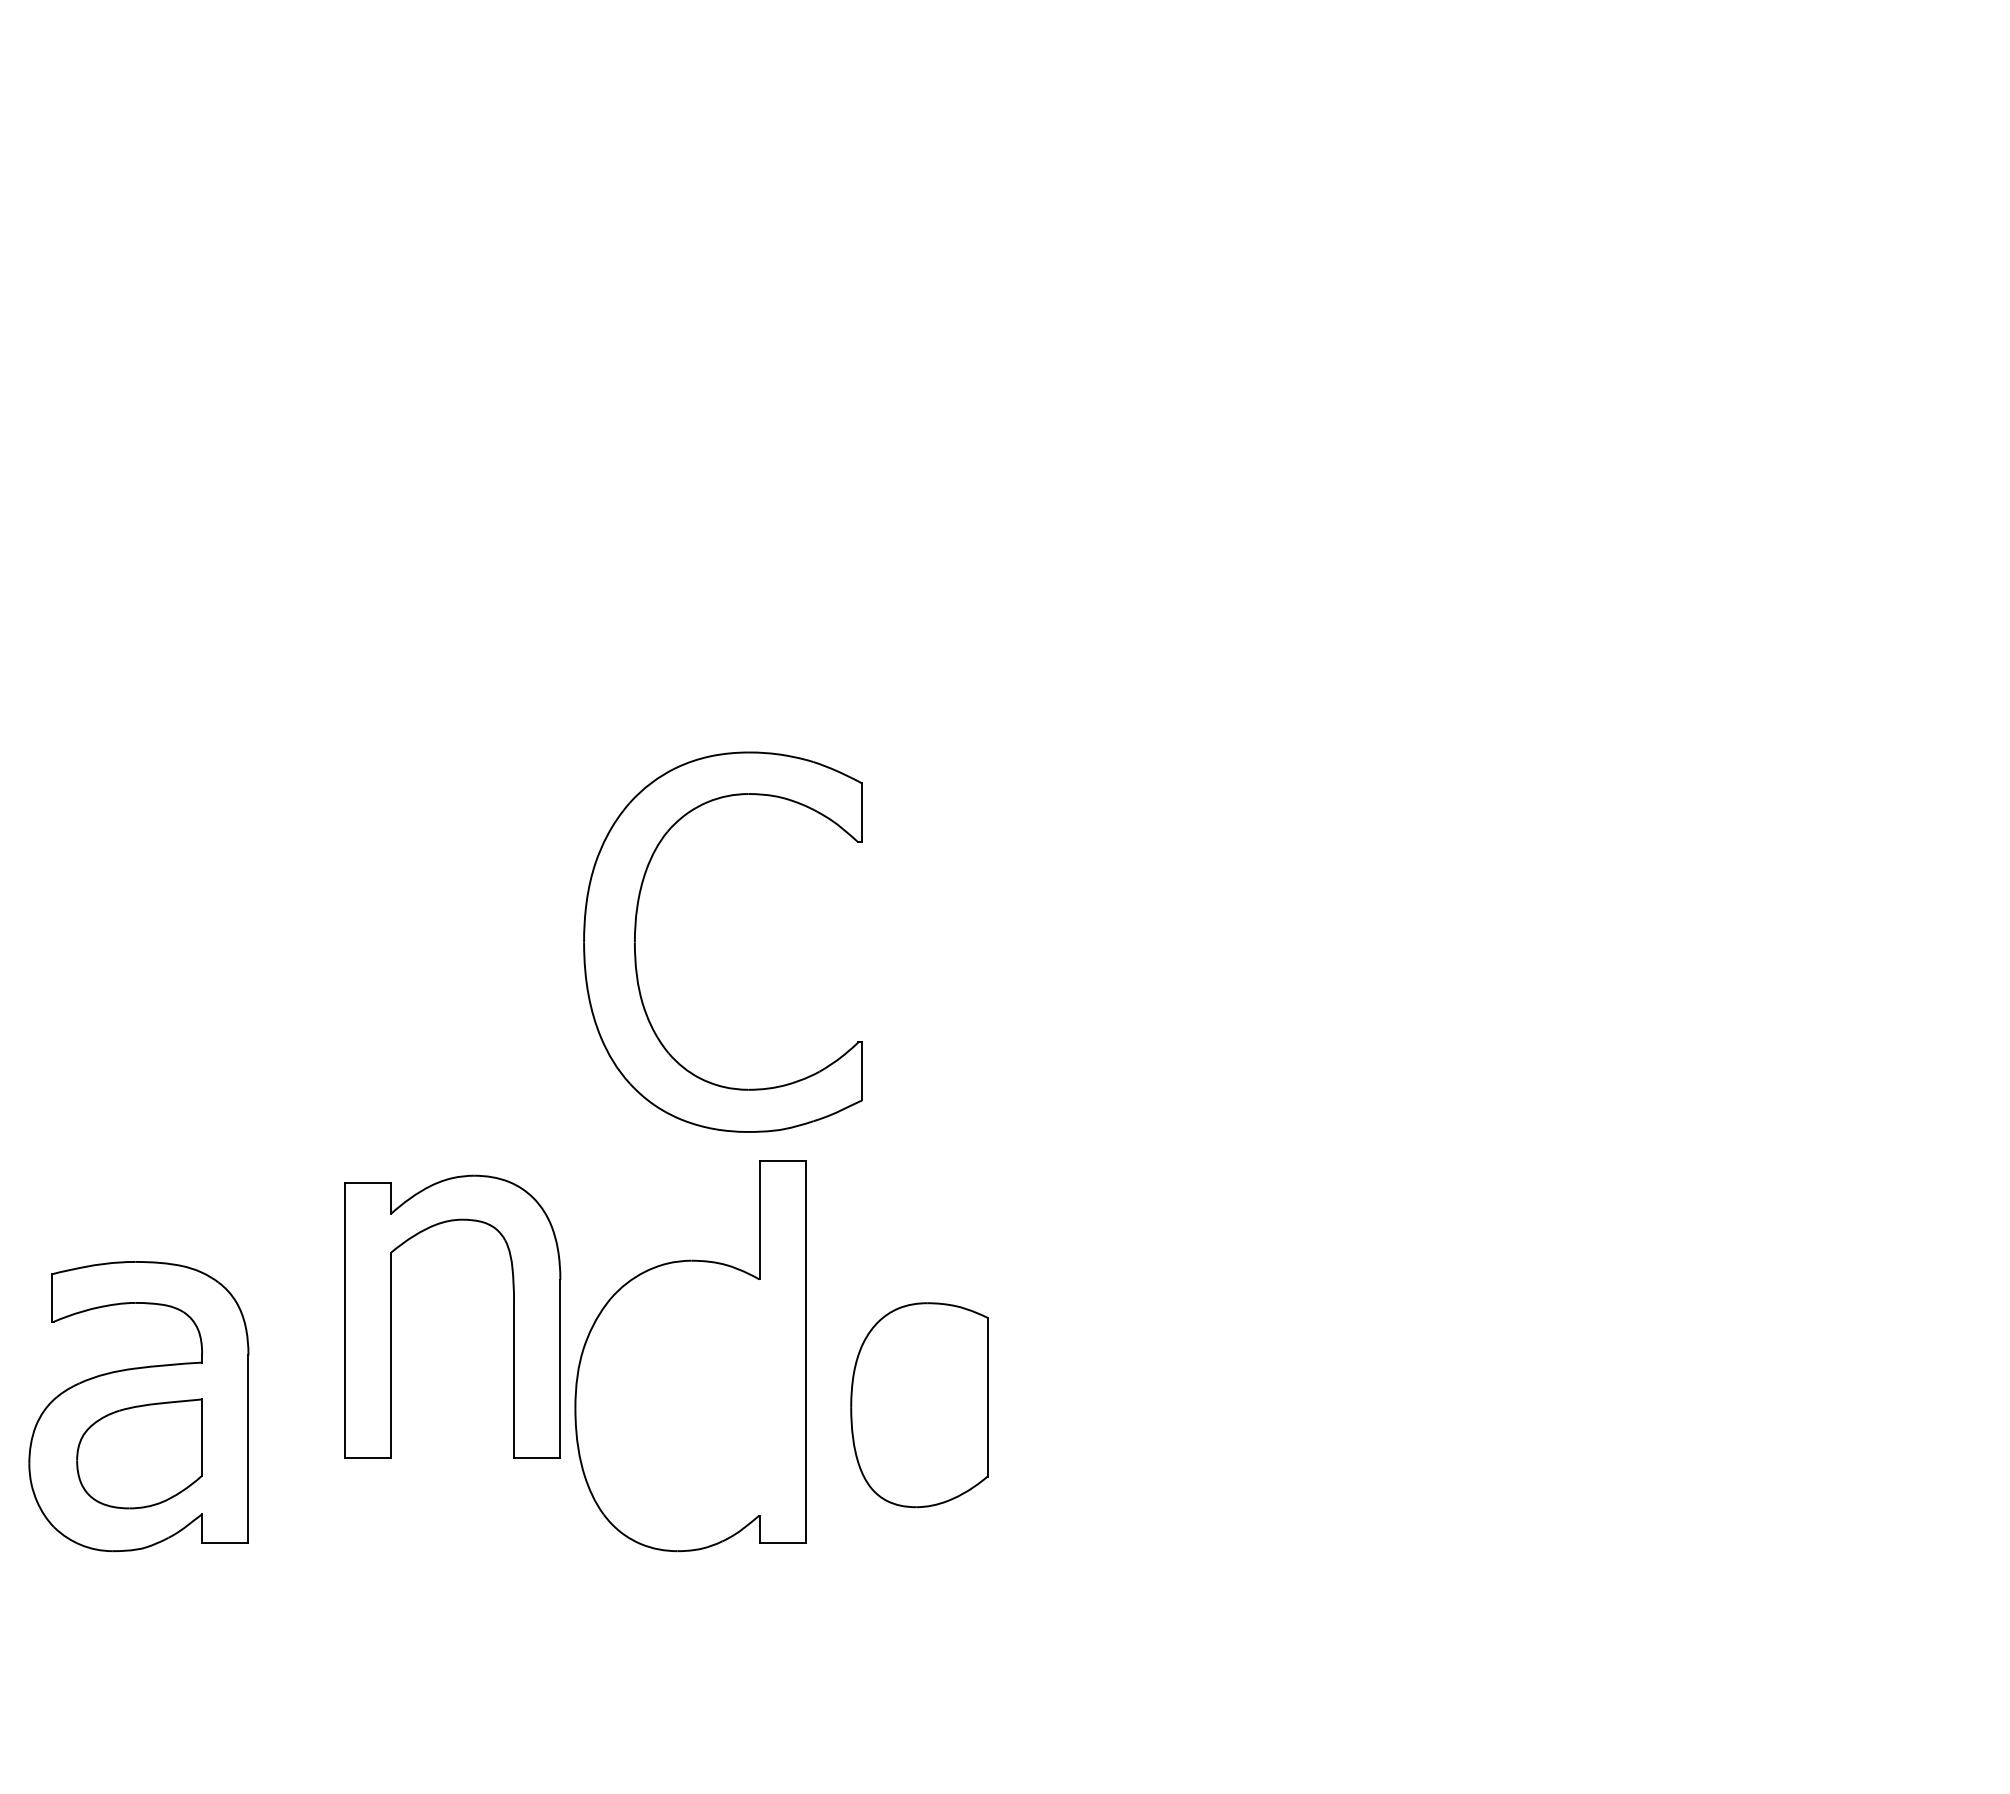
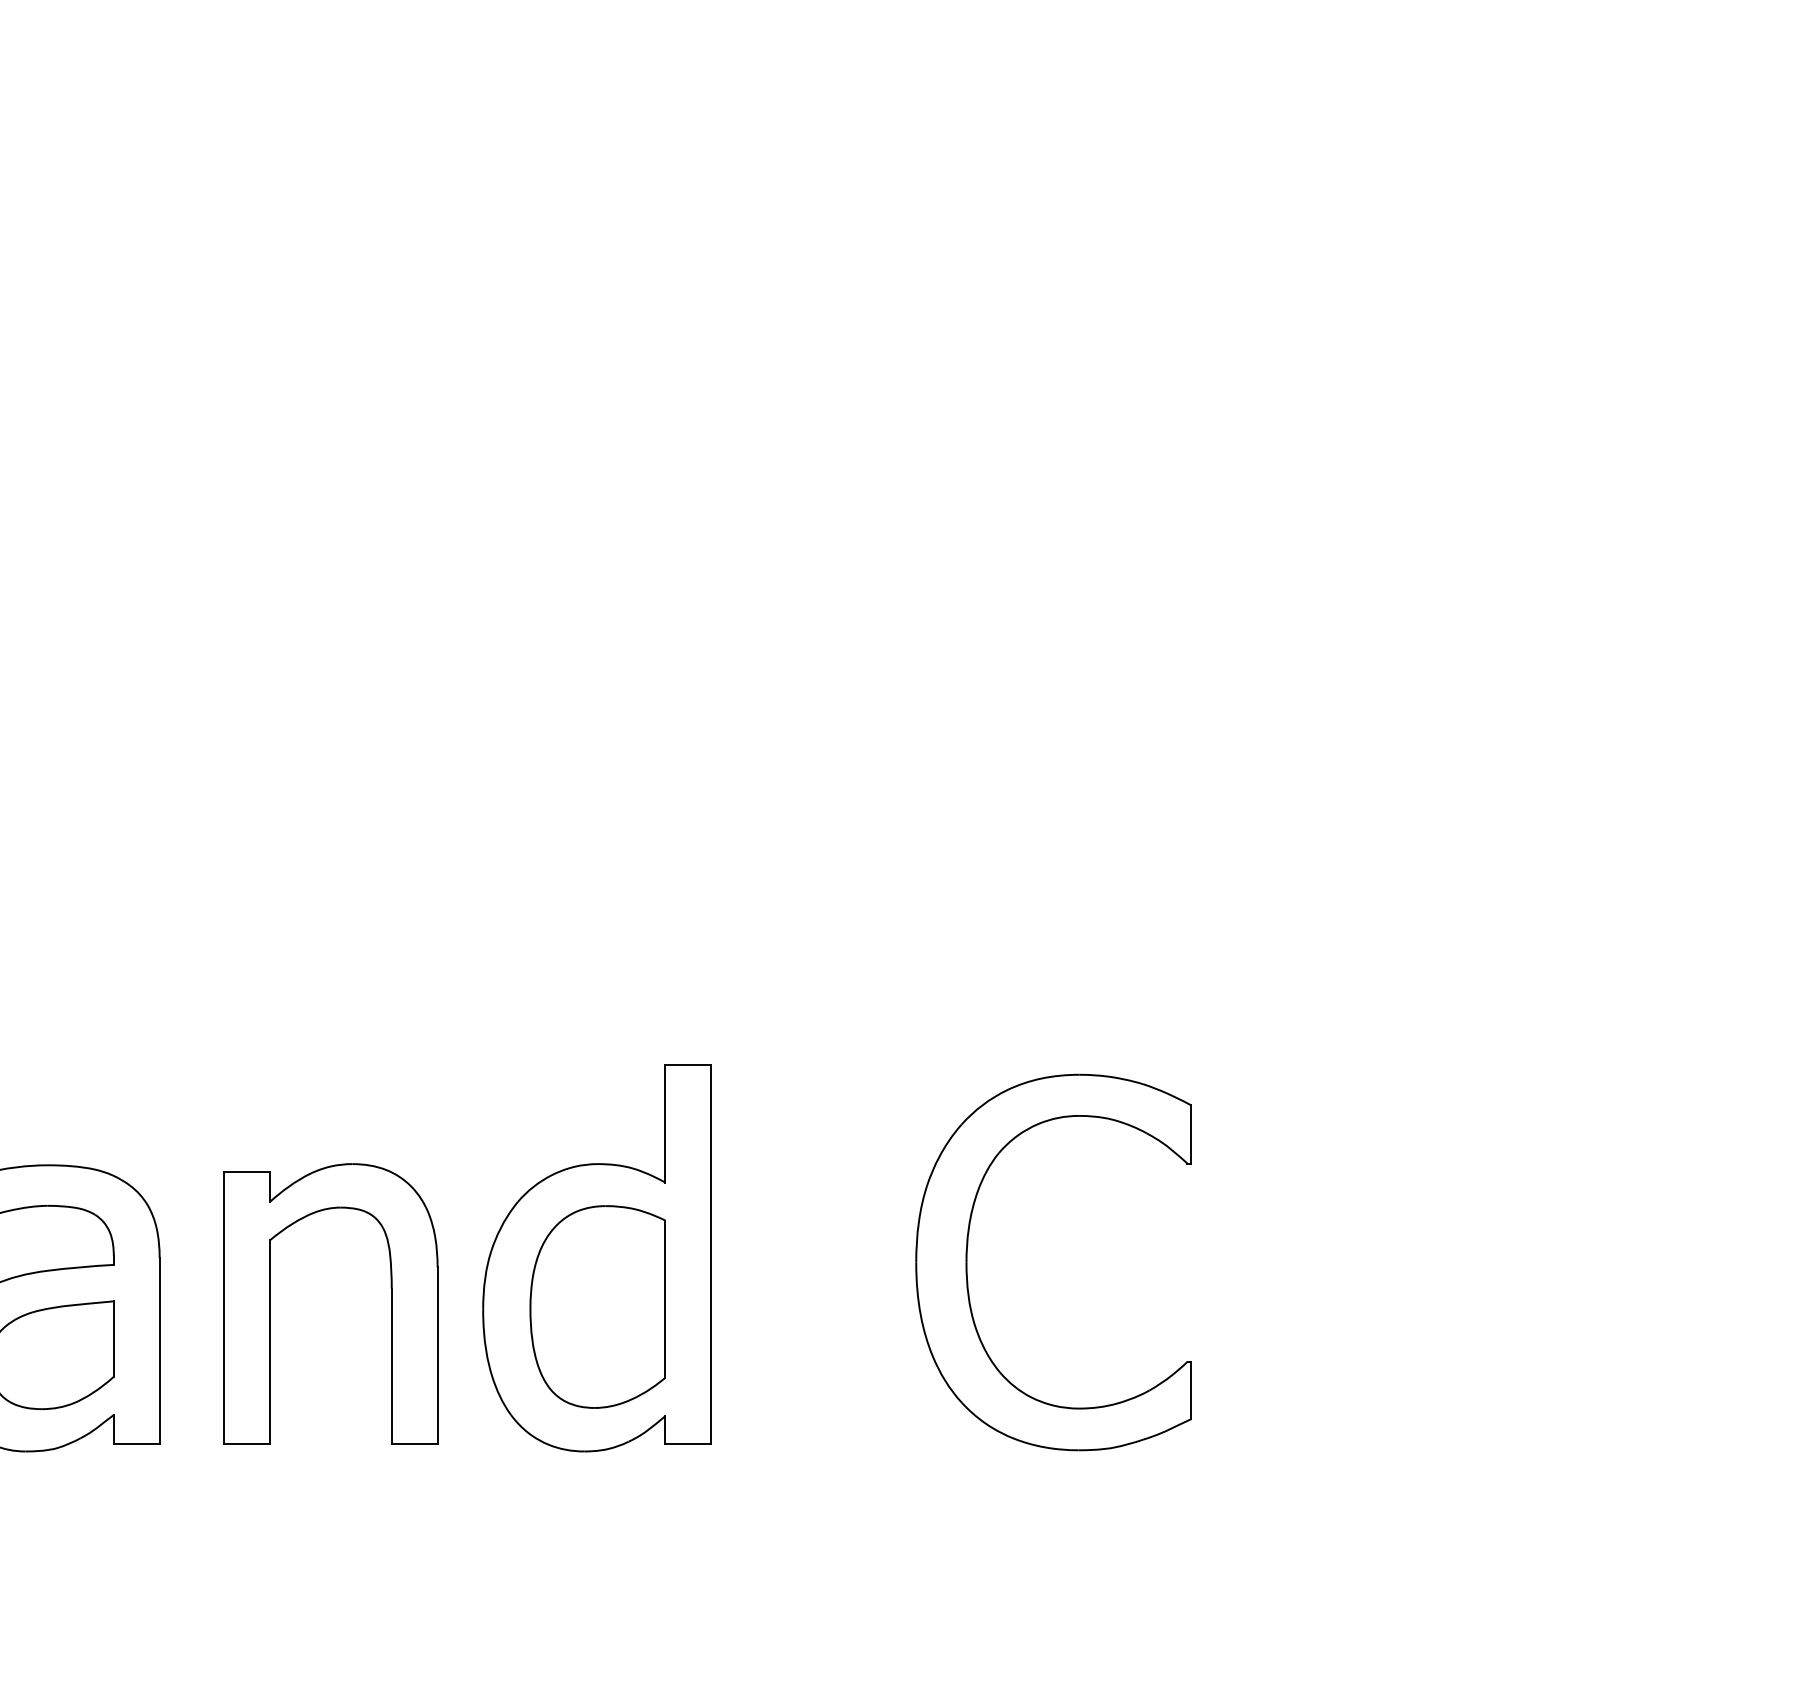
part: (636, 930) -> (968, 1250), moved
part: (391, 1316) -> (270, 1303), moved
part: (919, 1405) -> (598, 1307), moved

